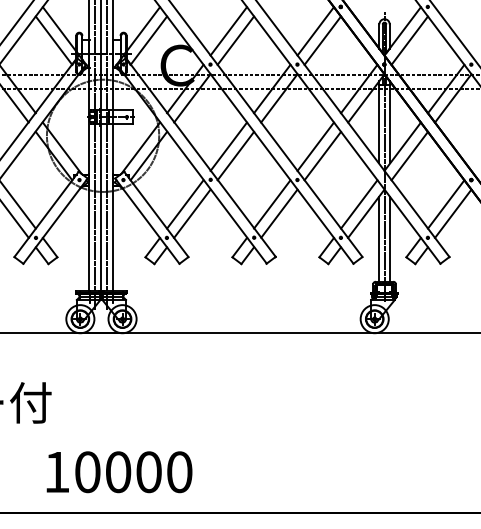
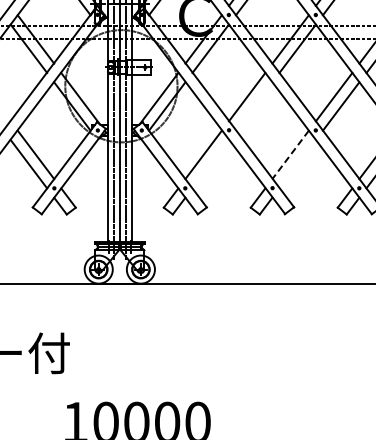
line: (235, 155) -> (253, 105), removed
line: (271, 204) -> (289, 154), solid -> dashed
line: (192, 213) -> (210, 163), removed
line: (279, 213) -> (297, 163), removed

